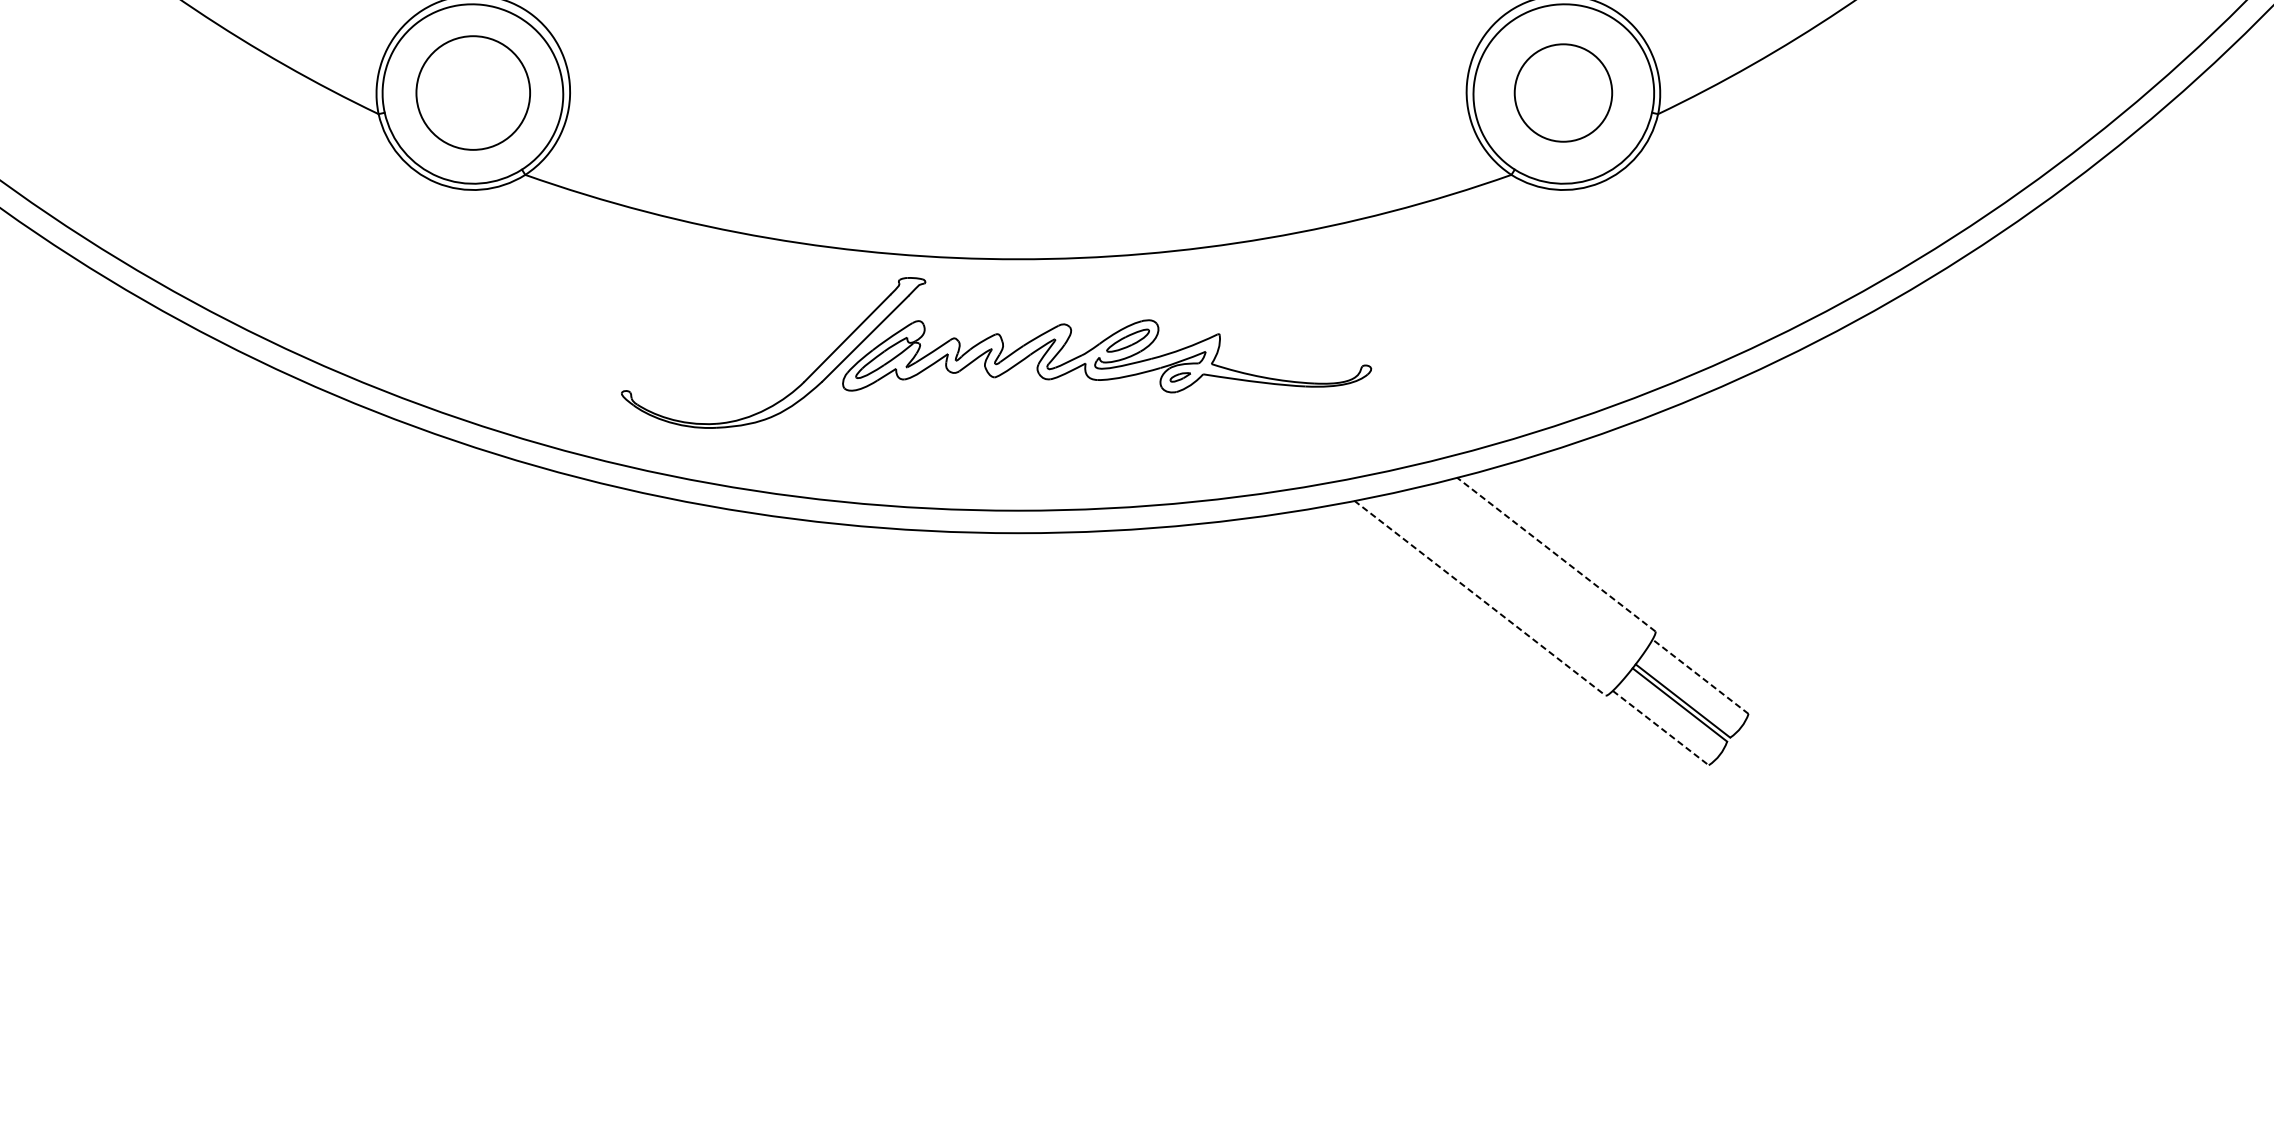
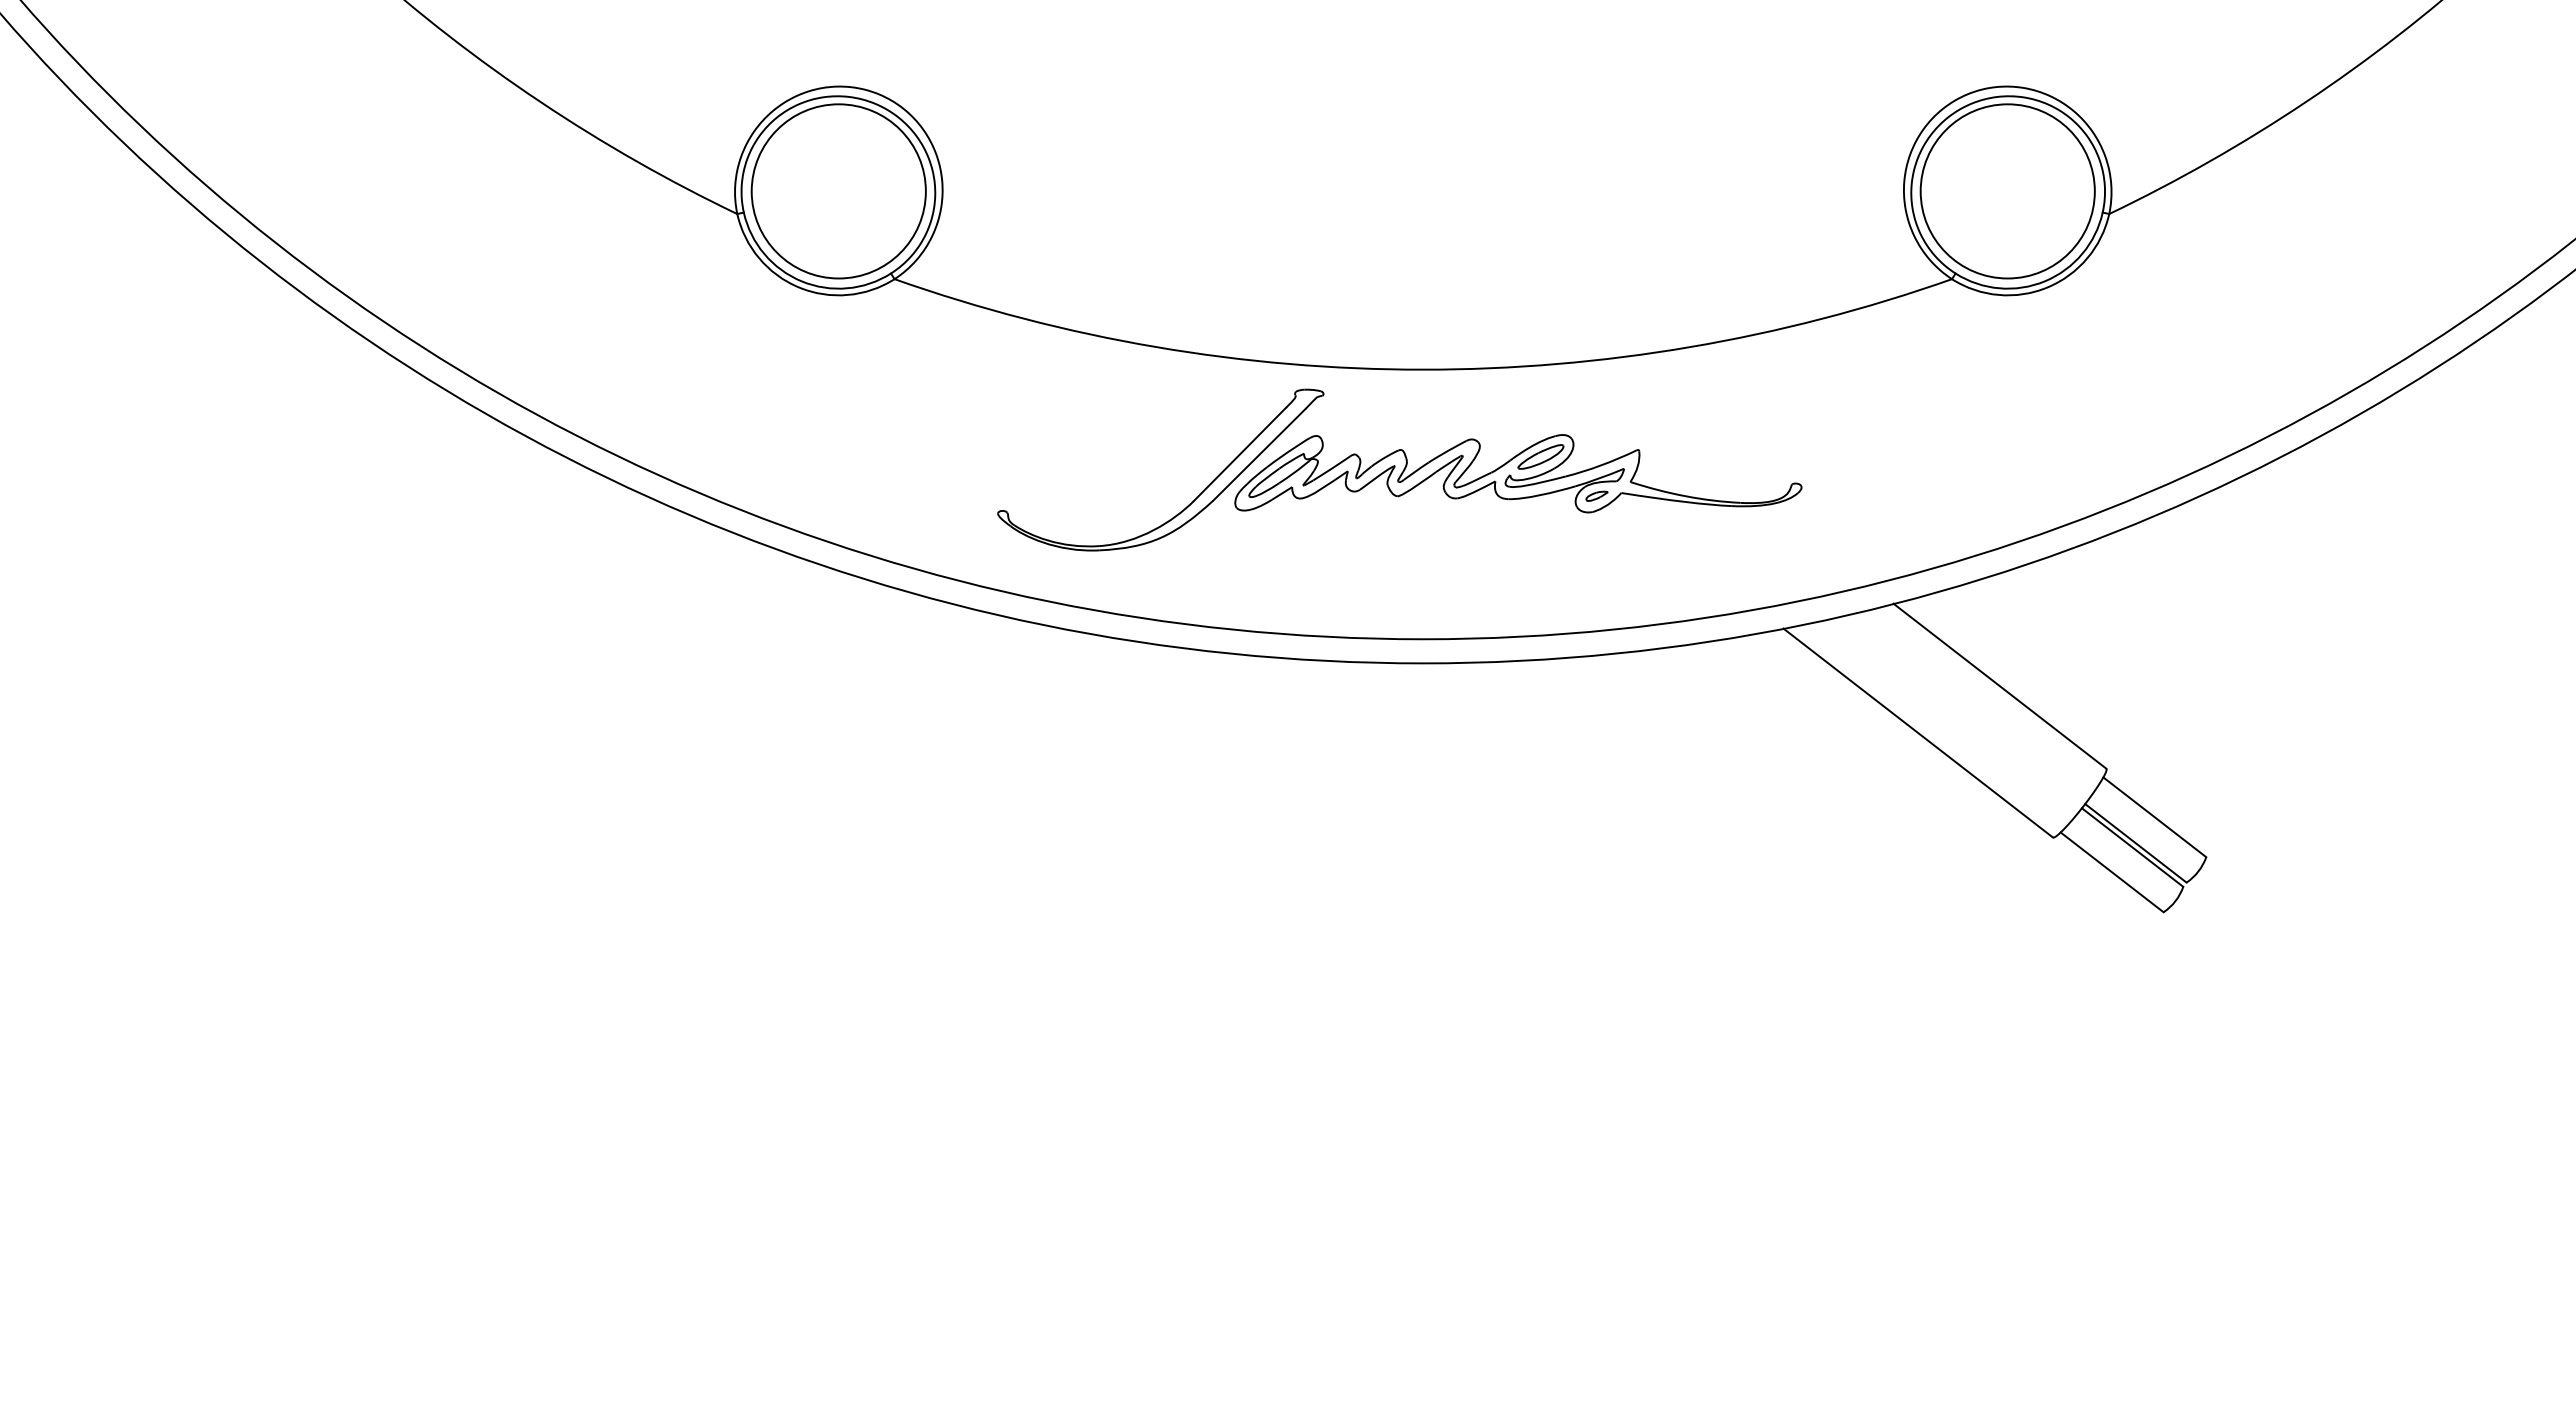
circle: (473, 93) -> (838, 191), size x1.43
circle: (1563, 93) -> (2007, 191), size x1.67
line: (1555, 554) -> (1999, 686), dashed -> solid
line: (1480, 598) -> (1918, 733), dashed -> solid
line: (1700, 676) -> (2154, 817), dashed -> solid
line: (1661, 728) -> (2112, 872), dashed -> solid

